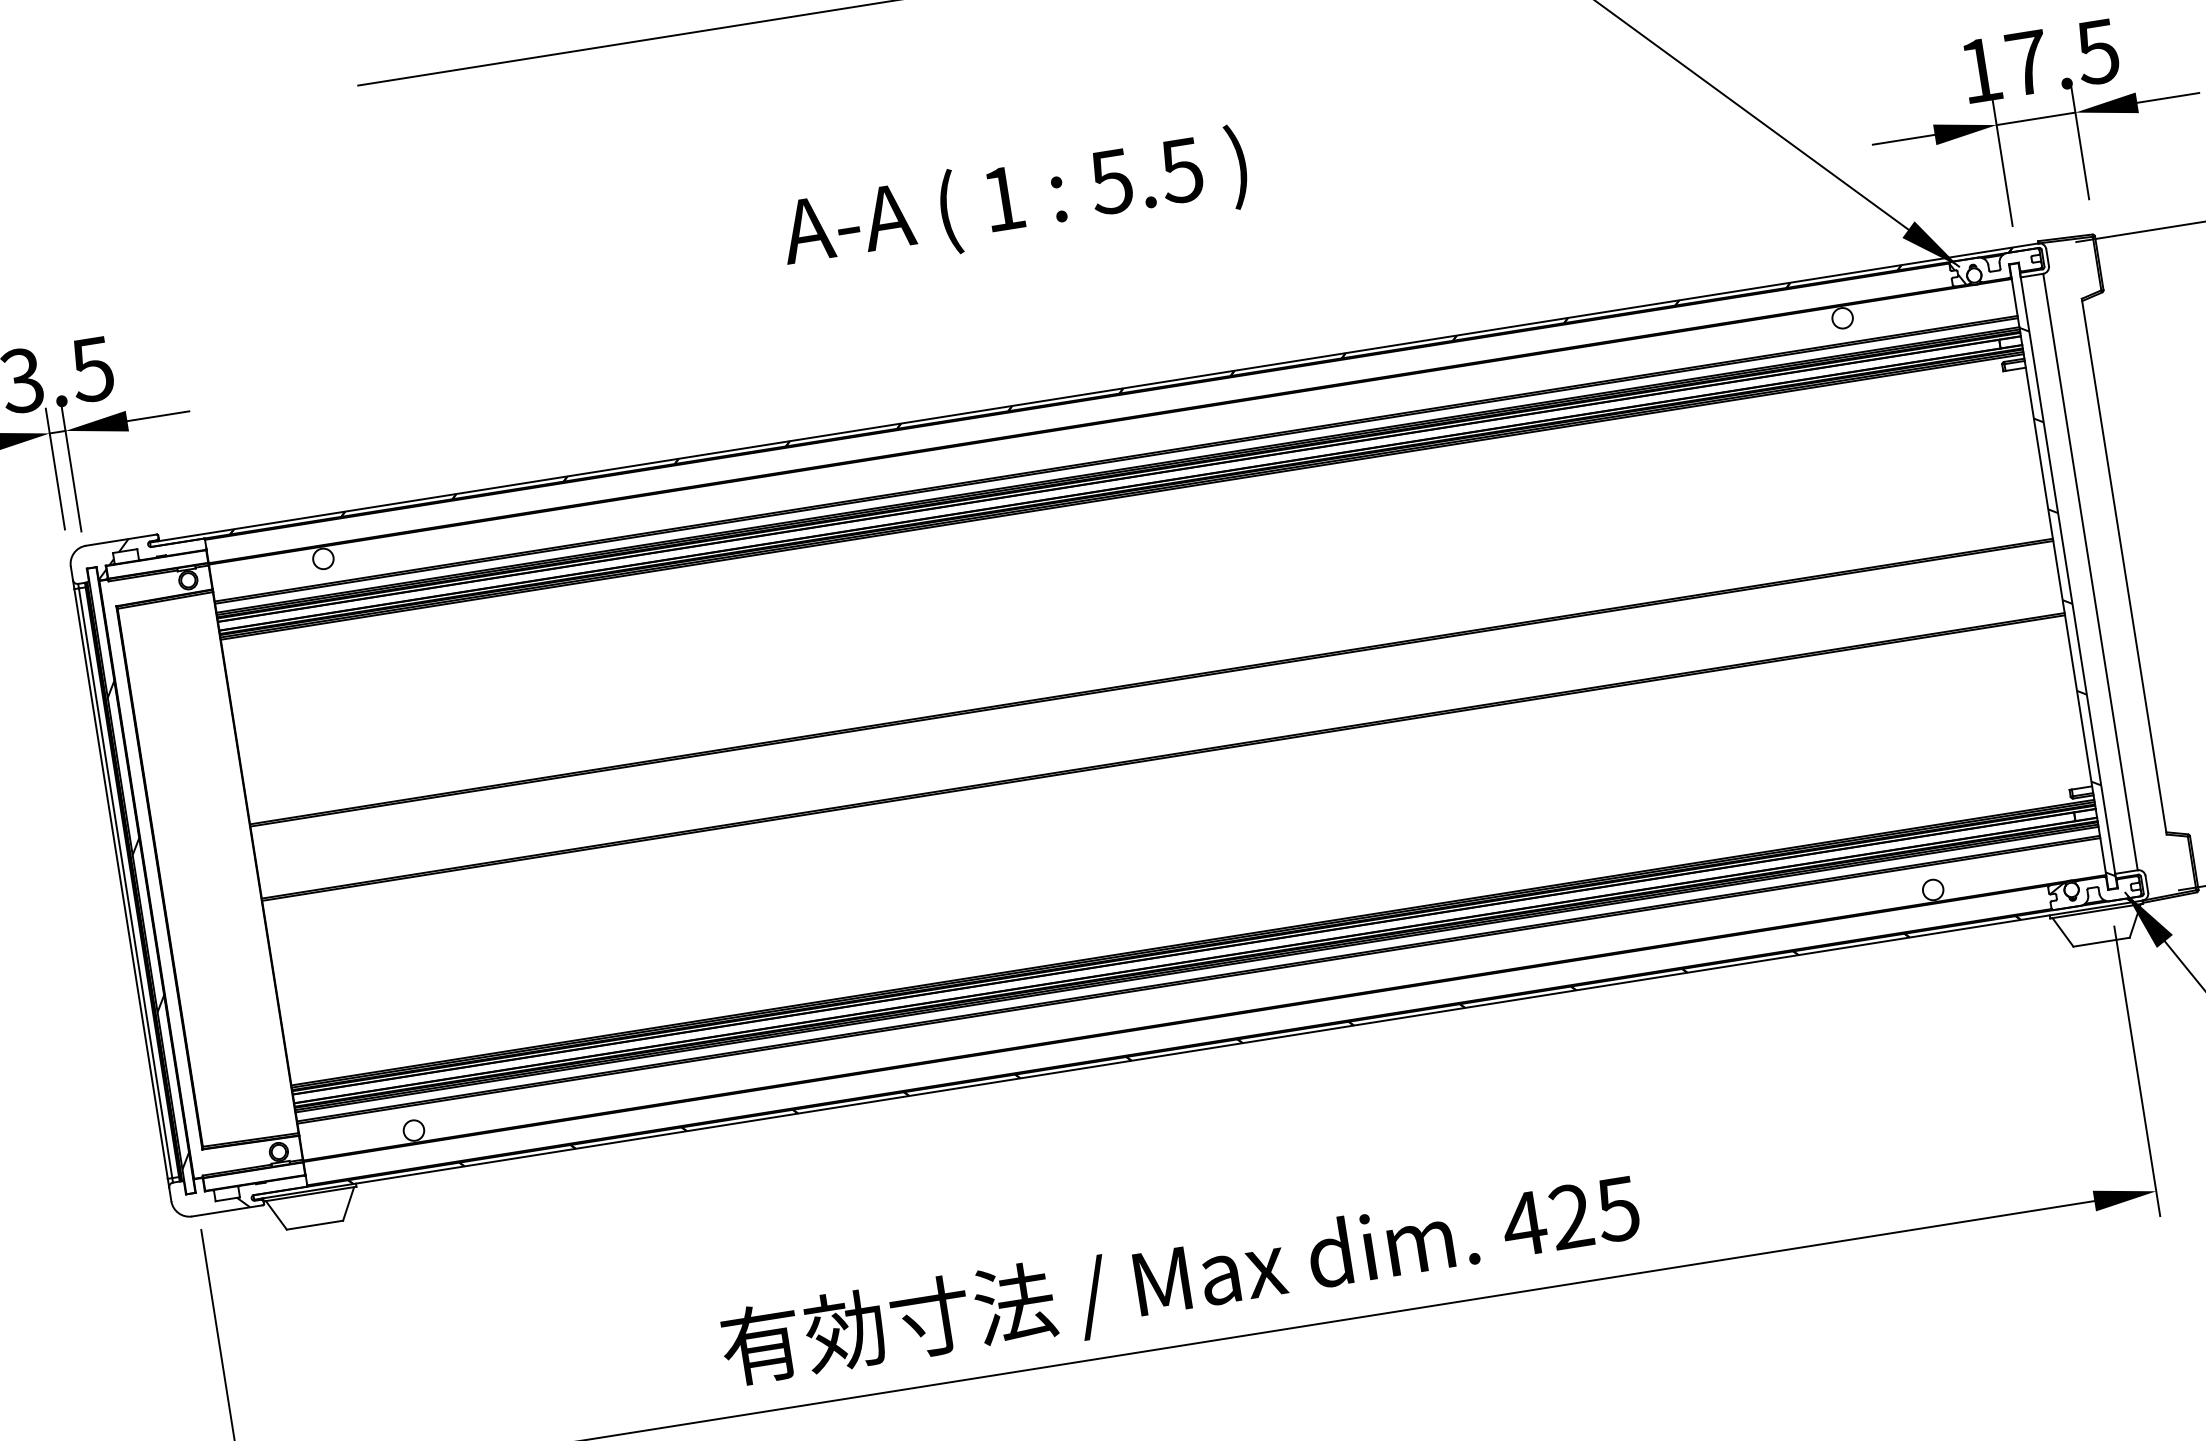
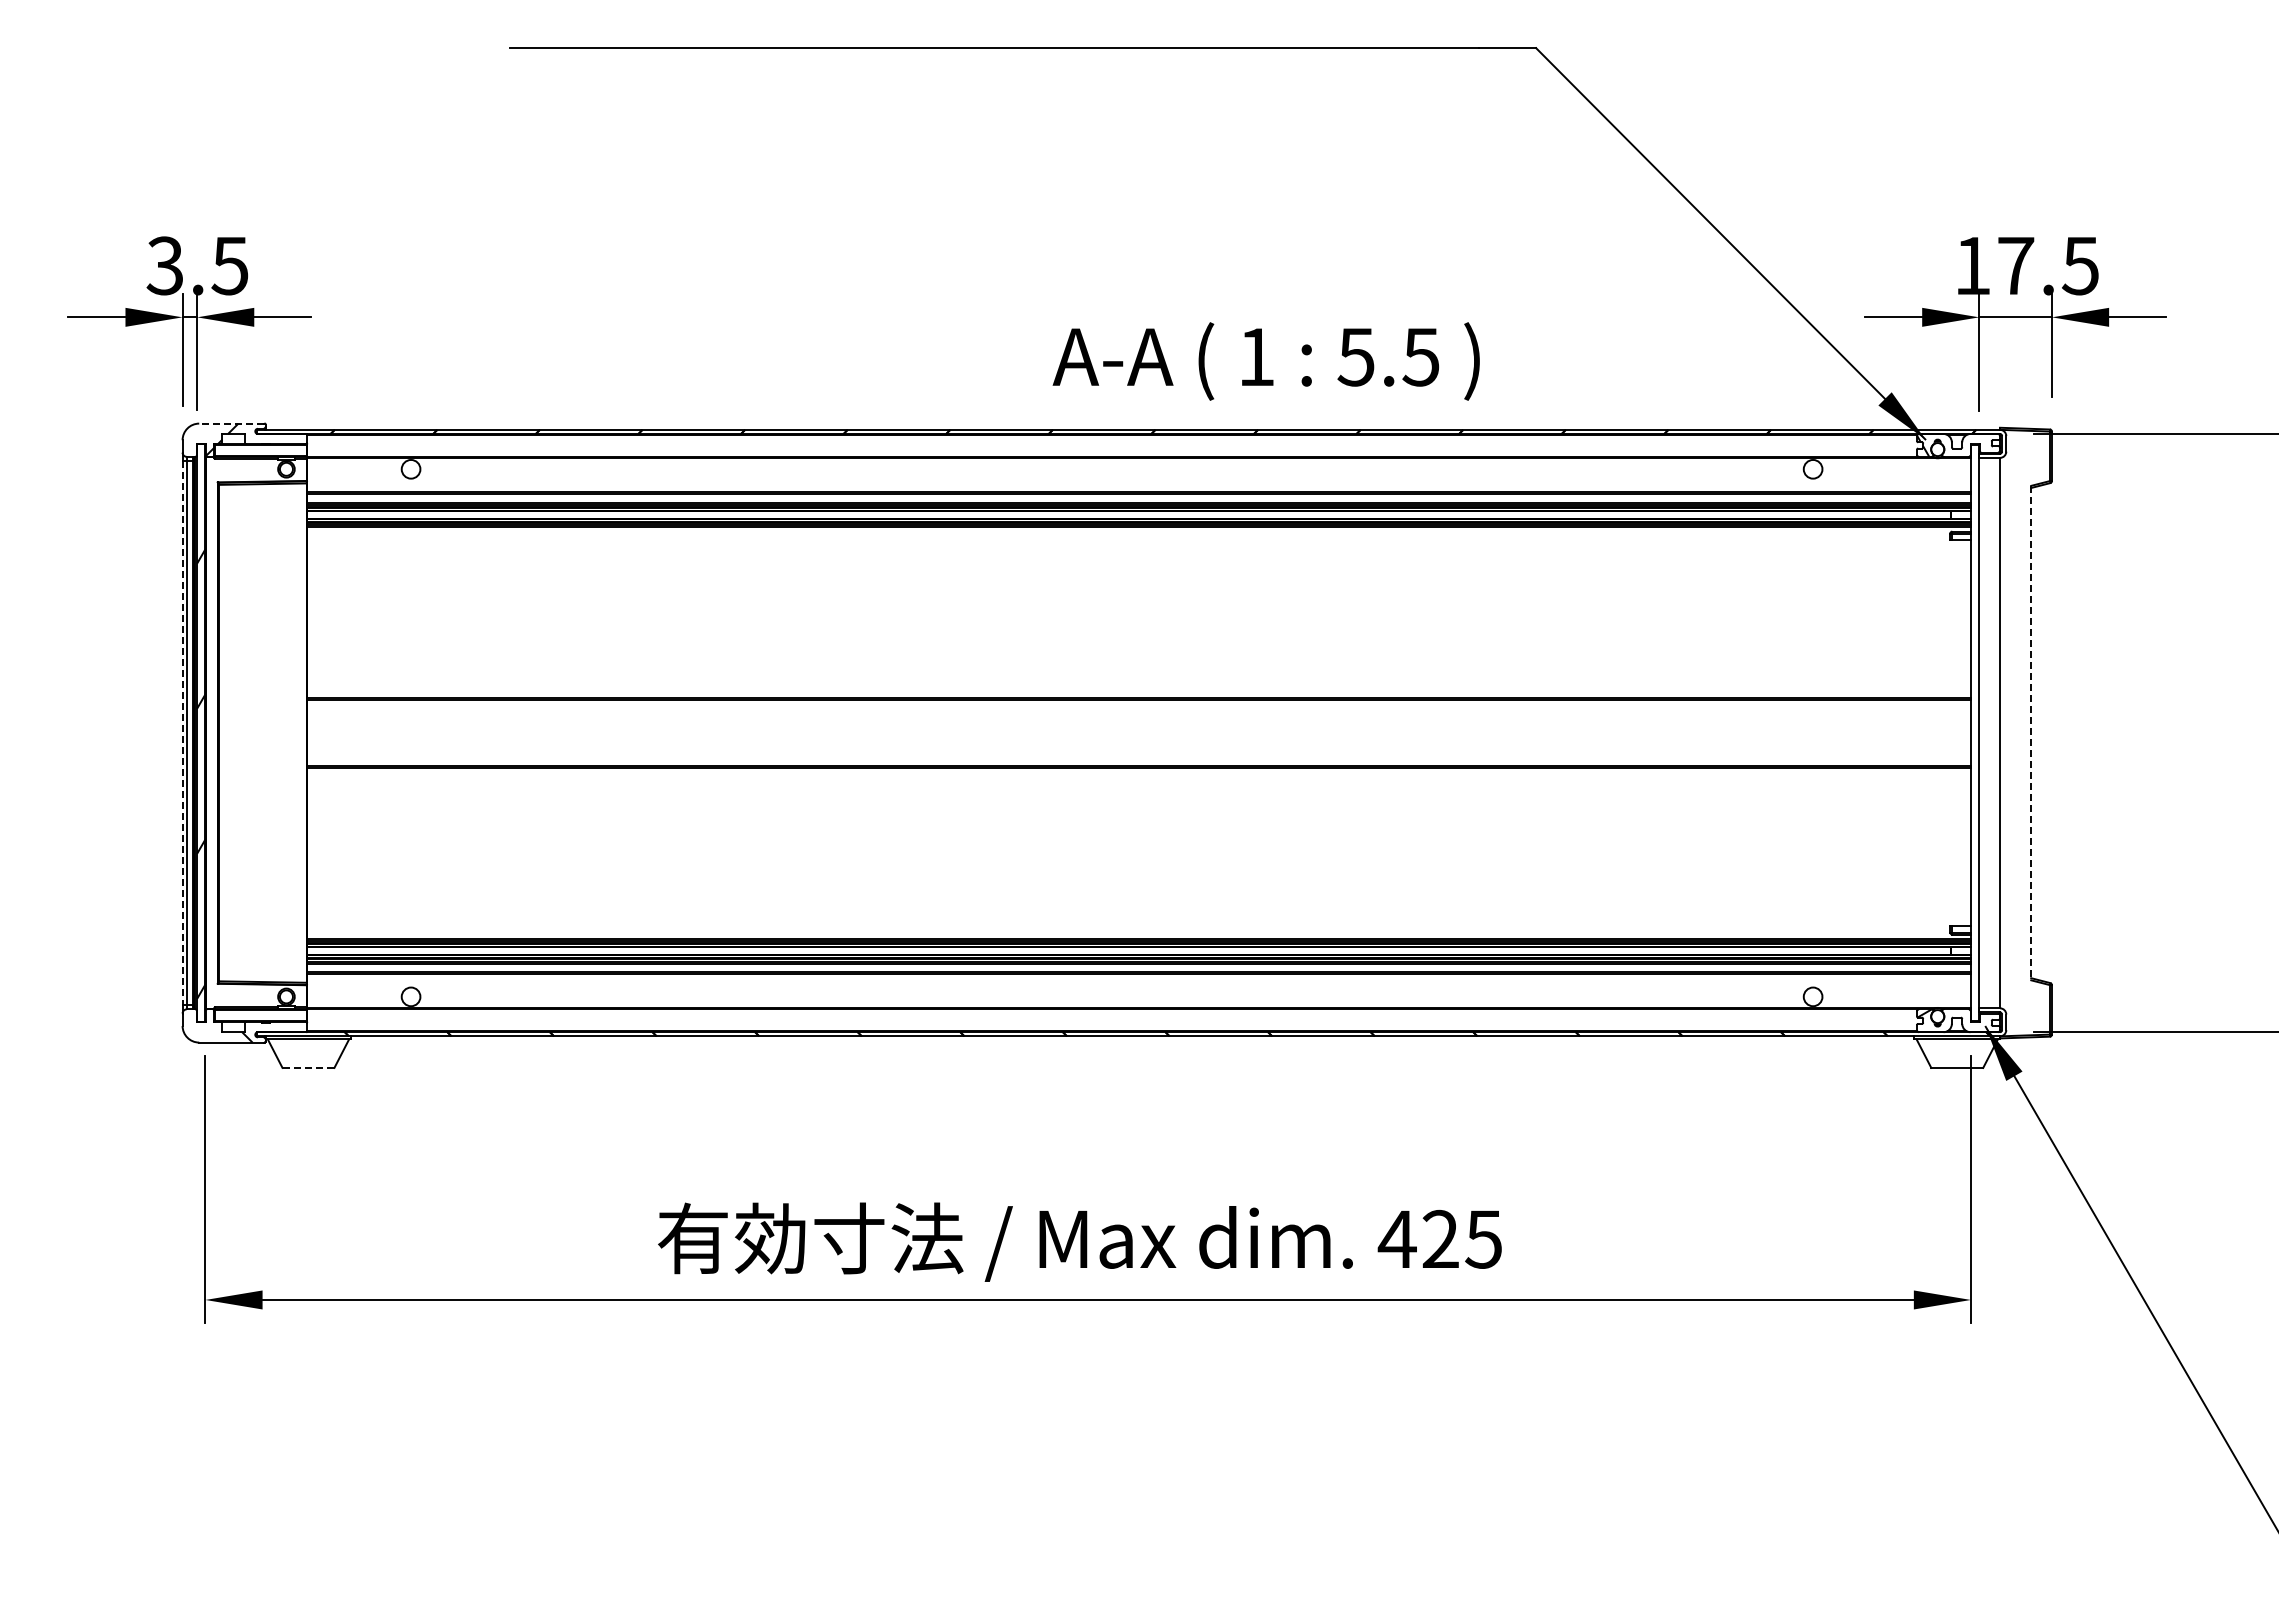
text: (1013, 202) -> (1265, 361), moved
line: (120, 540) -> (231, 423), solid -> dashed
line: (2124, 567) -> (2031, 733), solid -> dashed
hatch: (2066, 601) -> (1974, 756), removed
line: (121, 884) -> (182, 733), solid -> dashed
line: (314, 1224) -> (308, 1067), solid -> dashed

